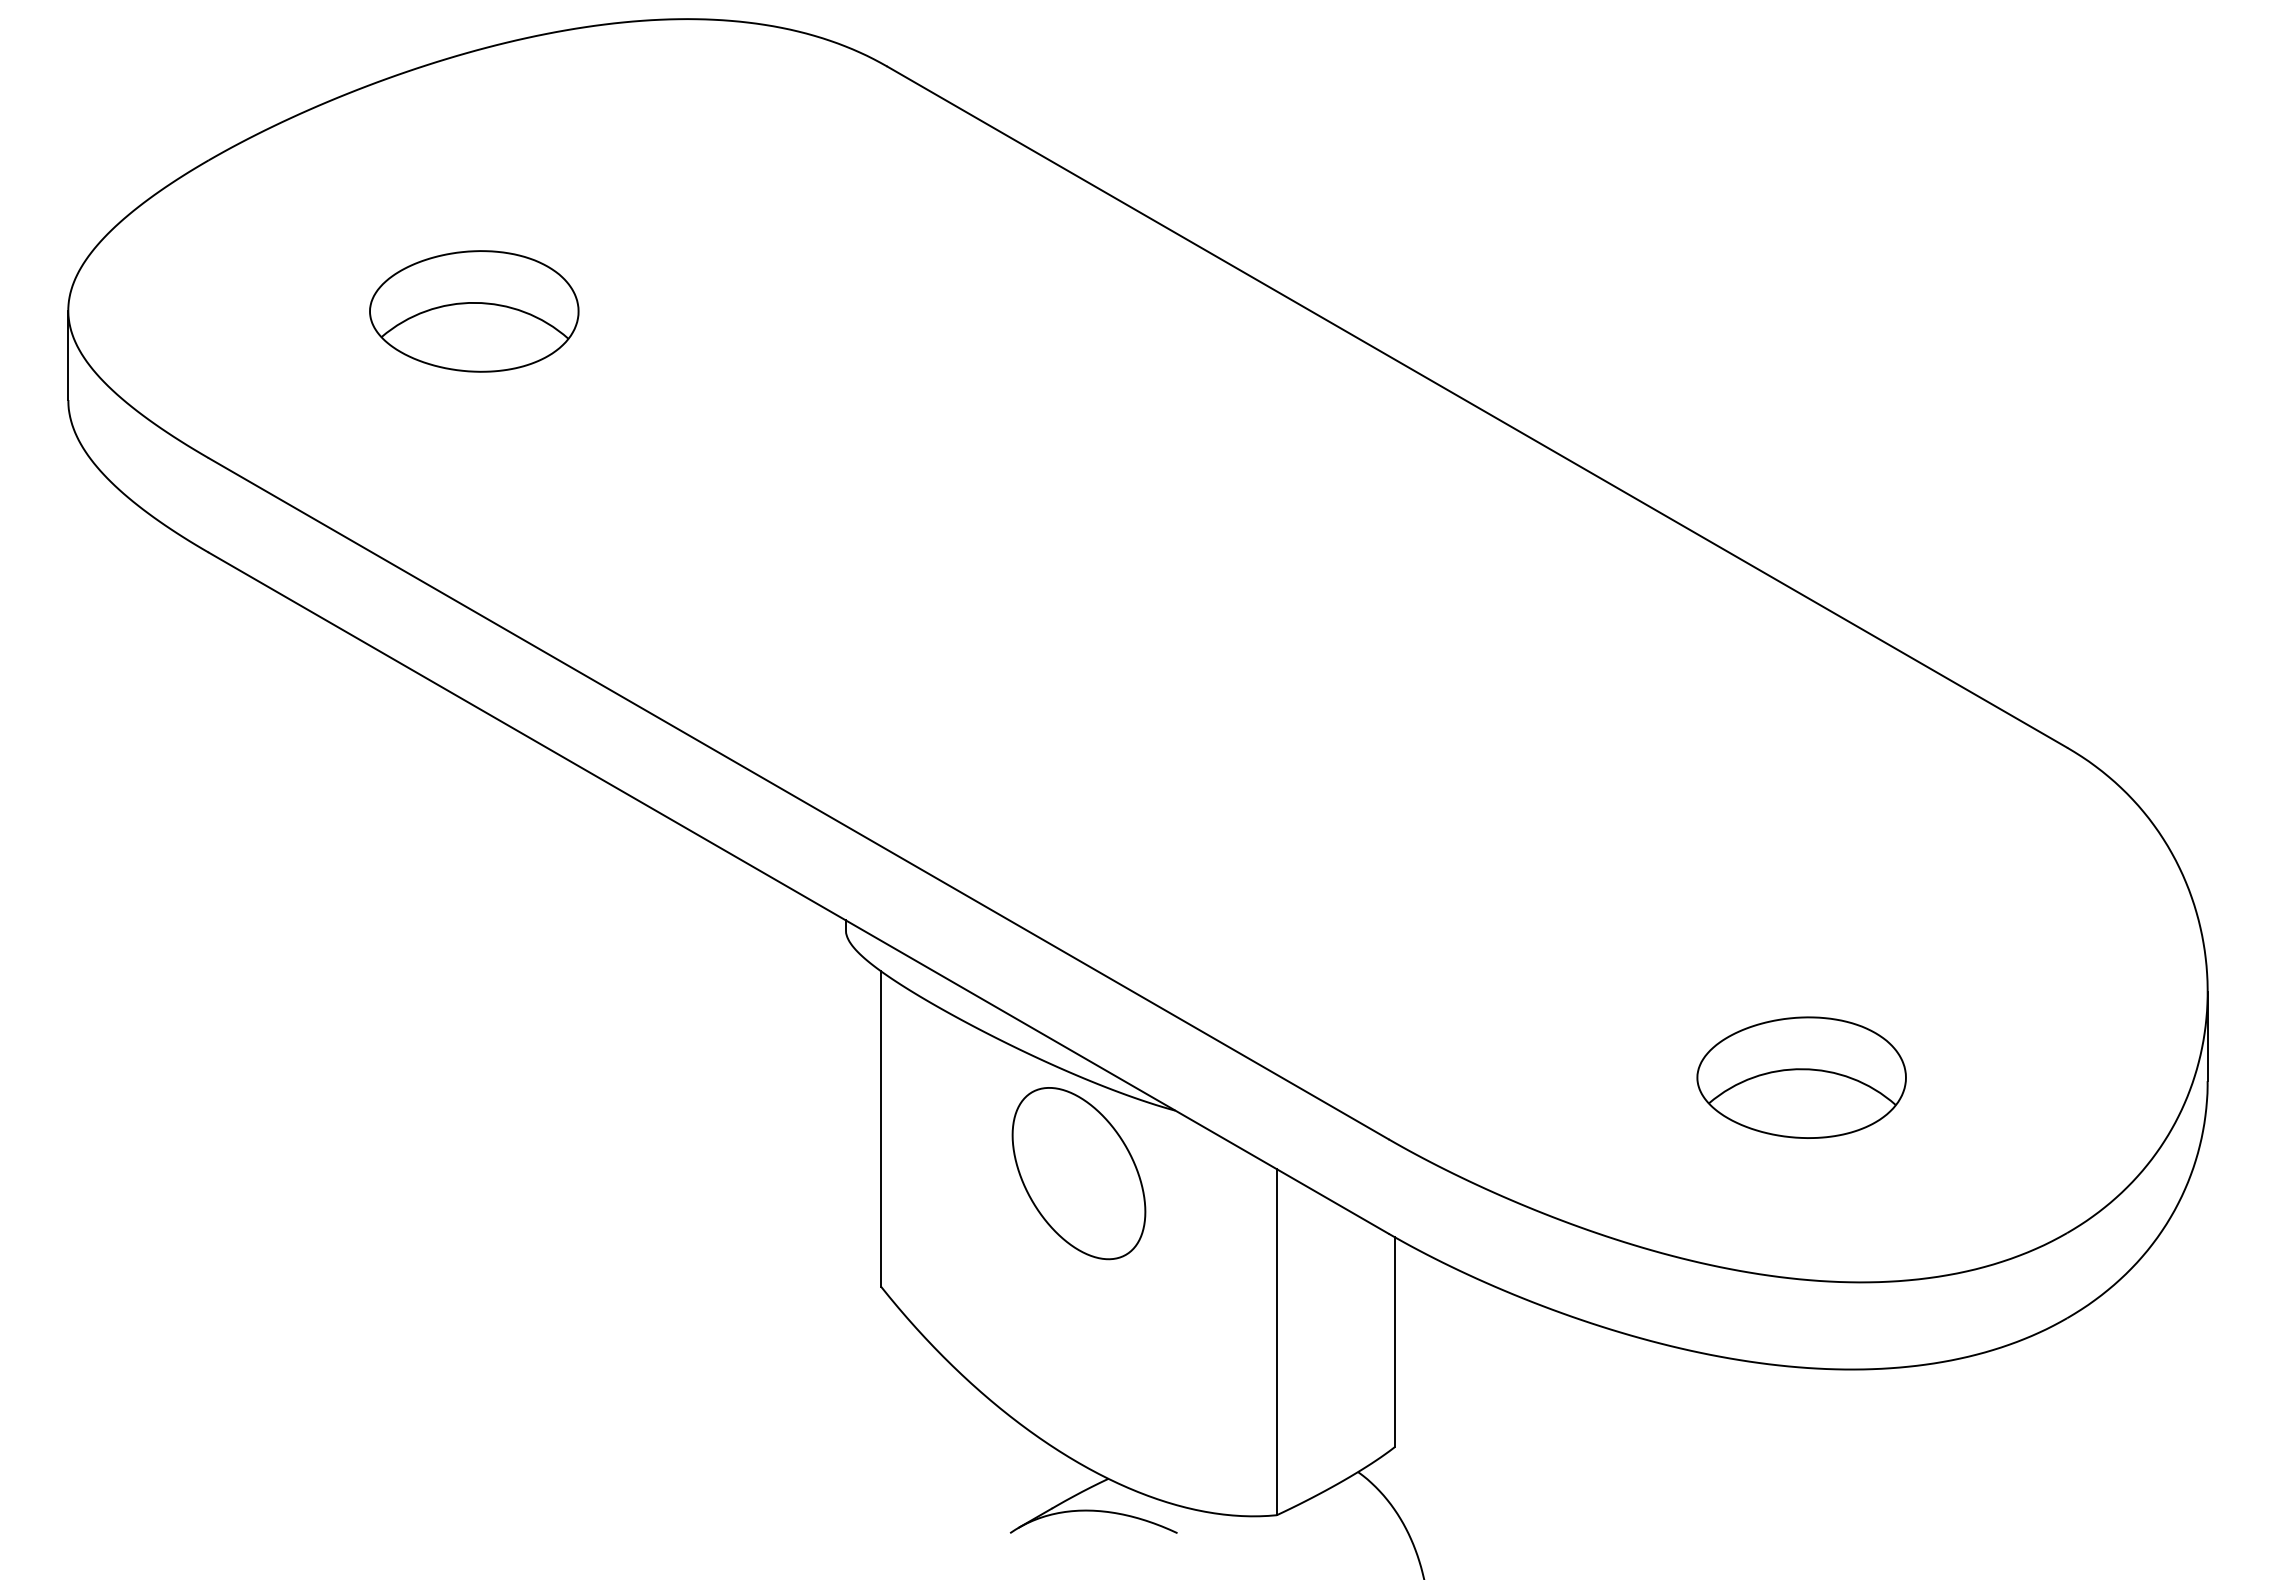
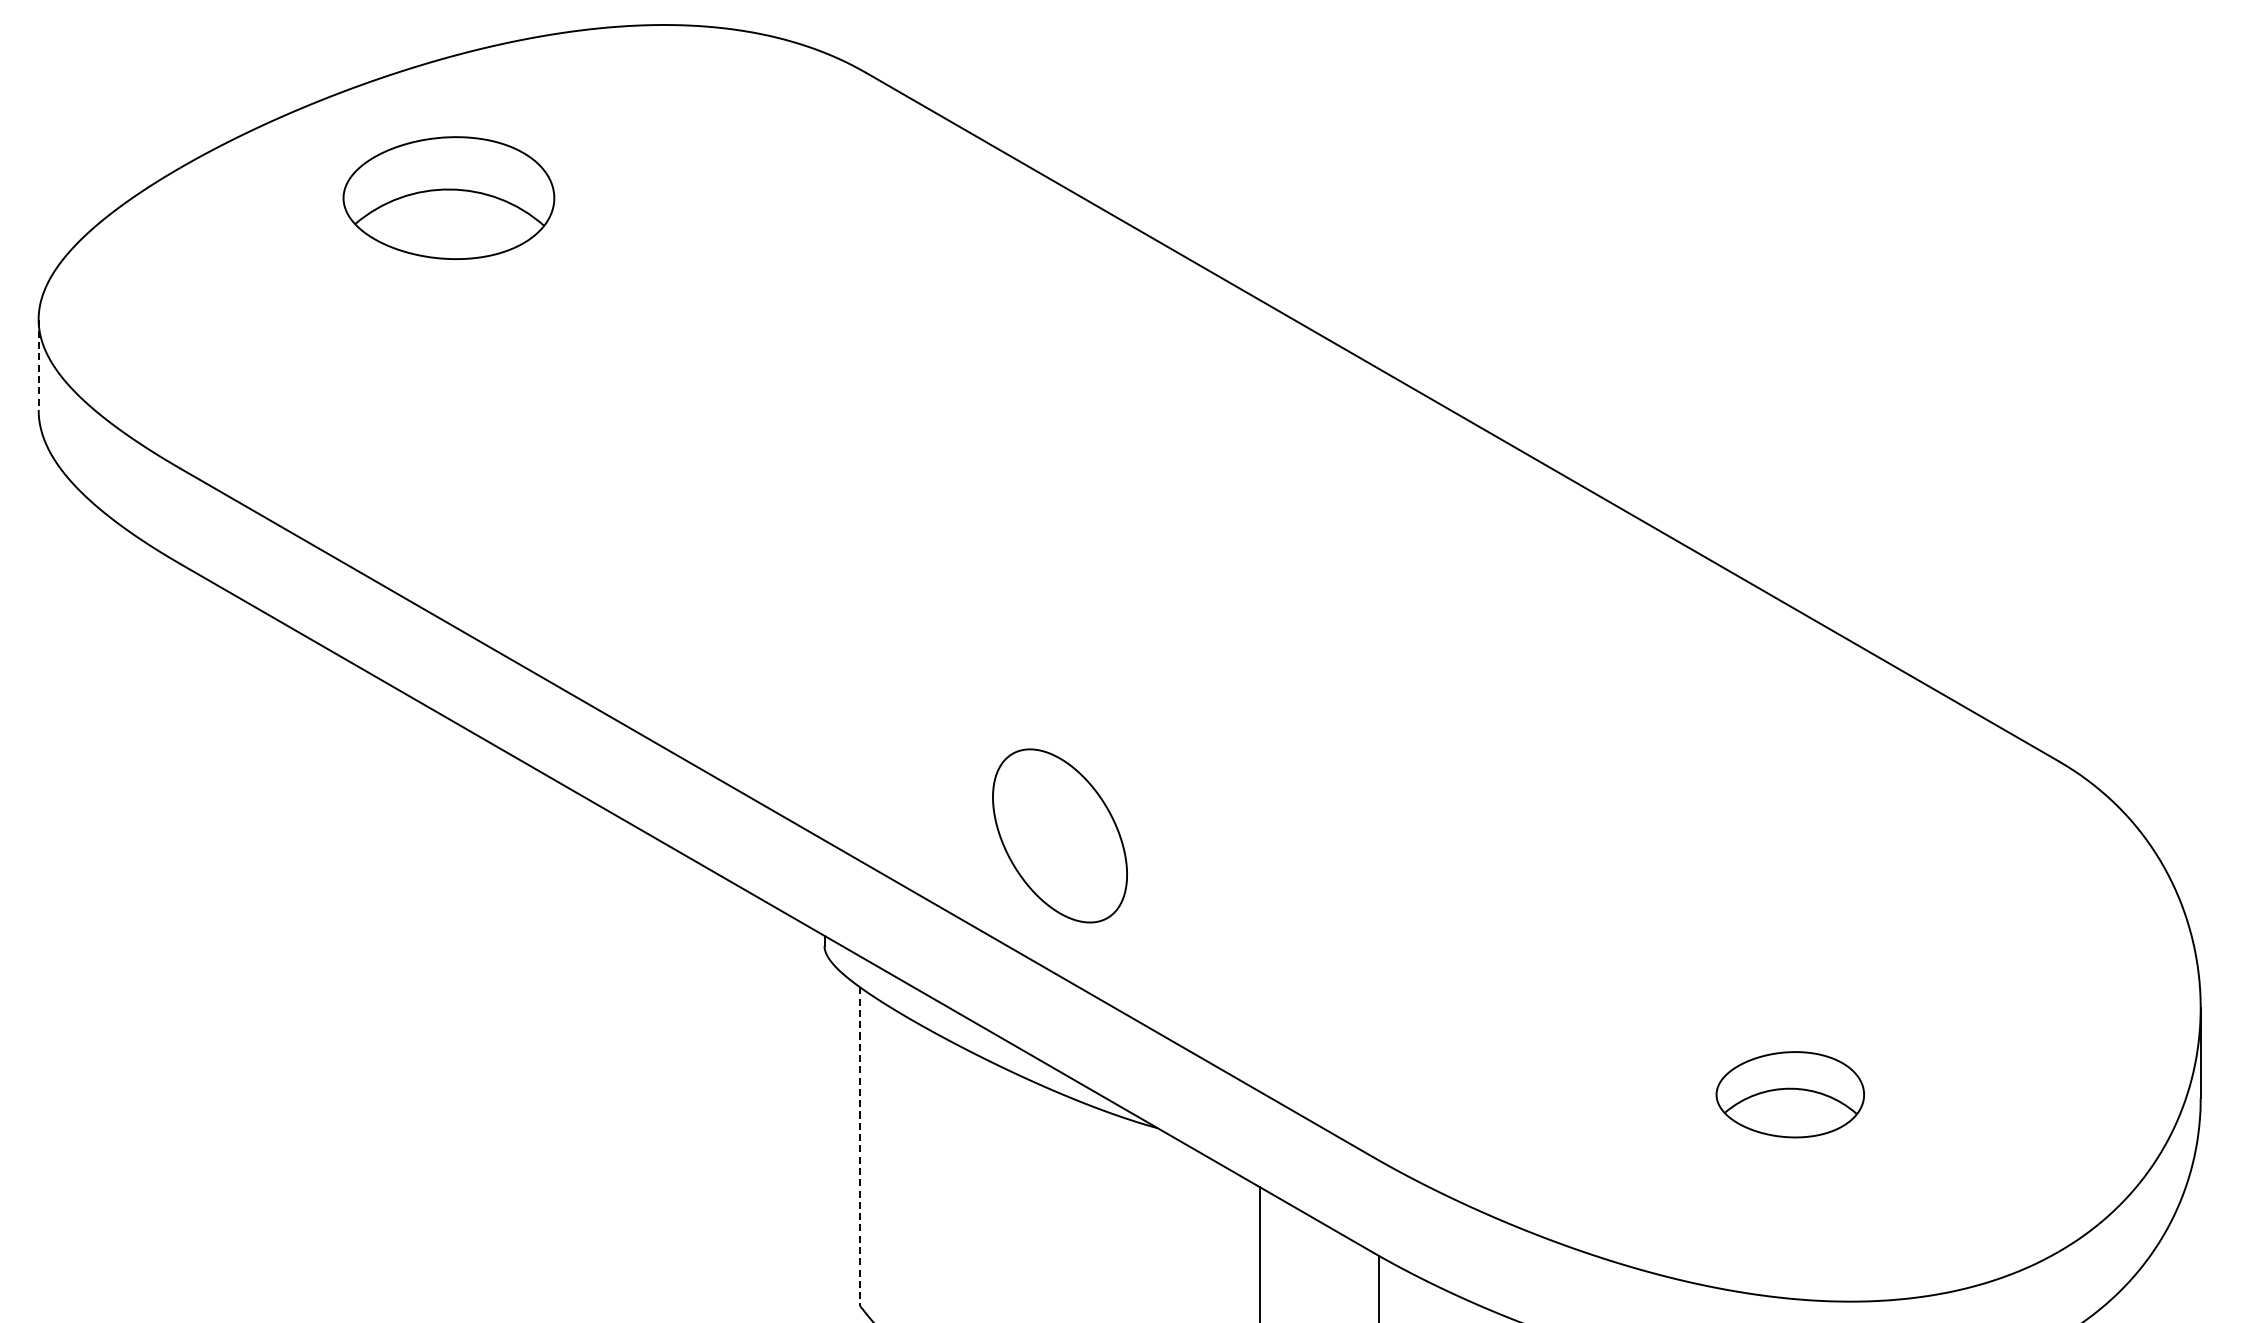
part: (474, 311) -> (449, 198), moved
line: (68, 355) -> (38, 364), solid -> dashed
part: (1801, 1077) -> (1790, 1094), size x0.7
line: (881, 1129) -> (860, 1147), solid -> dashed
part: (1078, 1173) -> (1059, 835), moved

